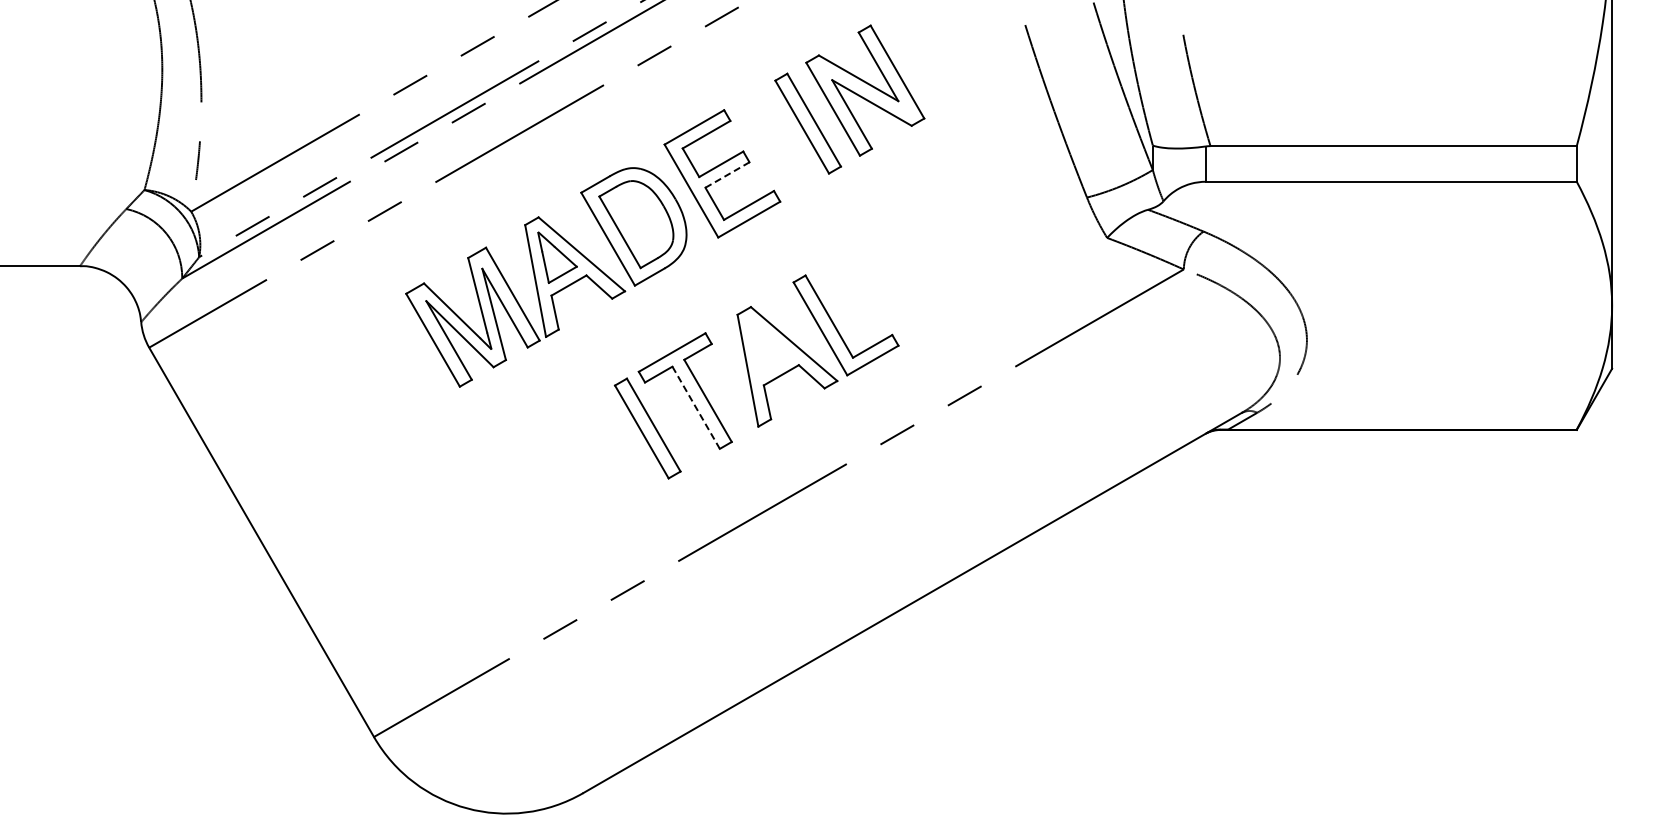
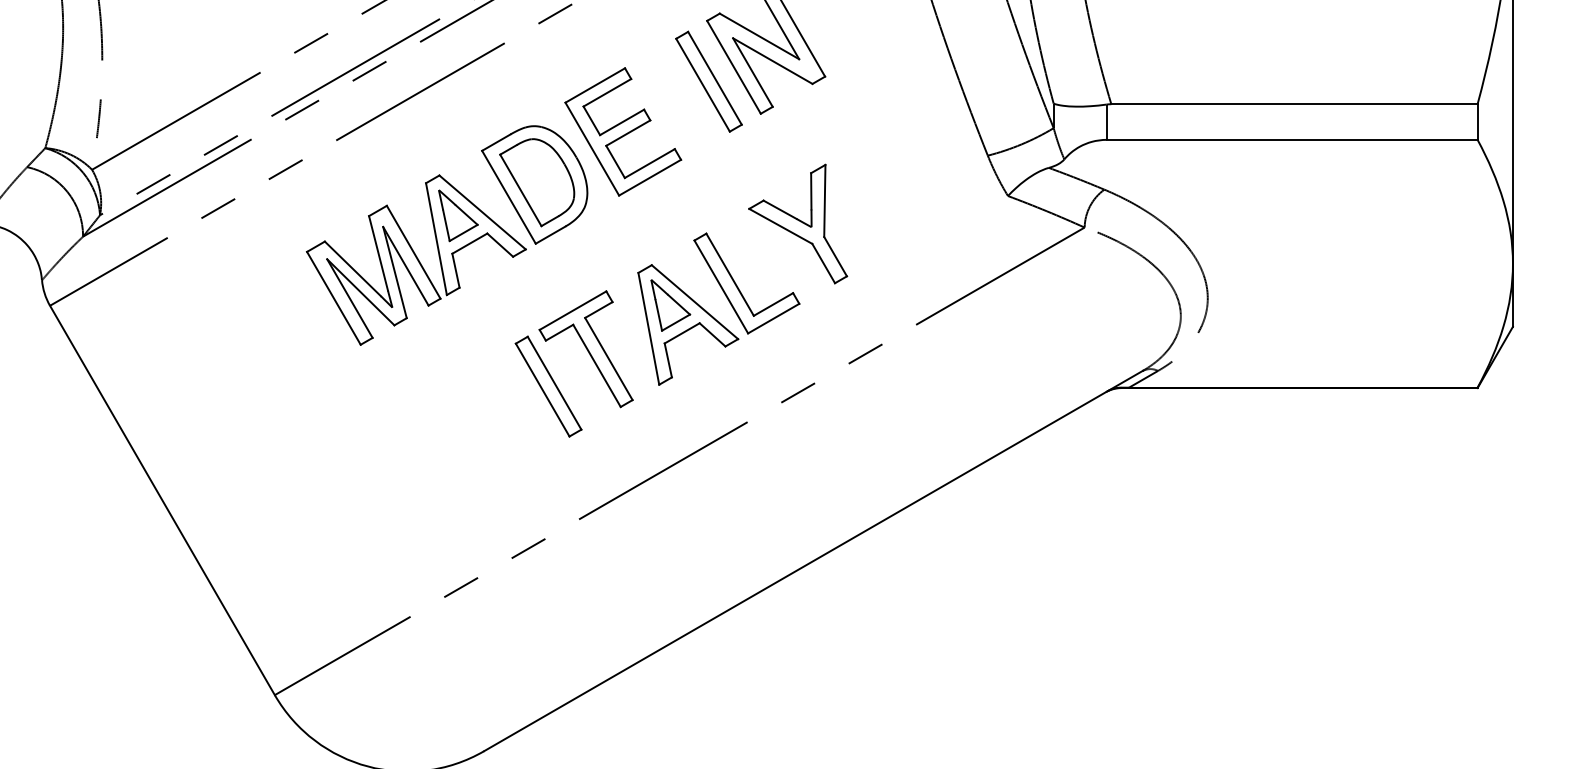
line: (727, 174) -> (628, 132), dashed -> solid
part: (897, 265) -> (798, 223), added
part: (769, 347) -> (670, 305), added
line: (696, 408) -> (597, 366), dashed -> solid

